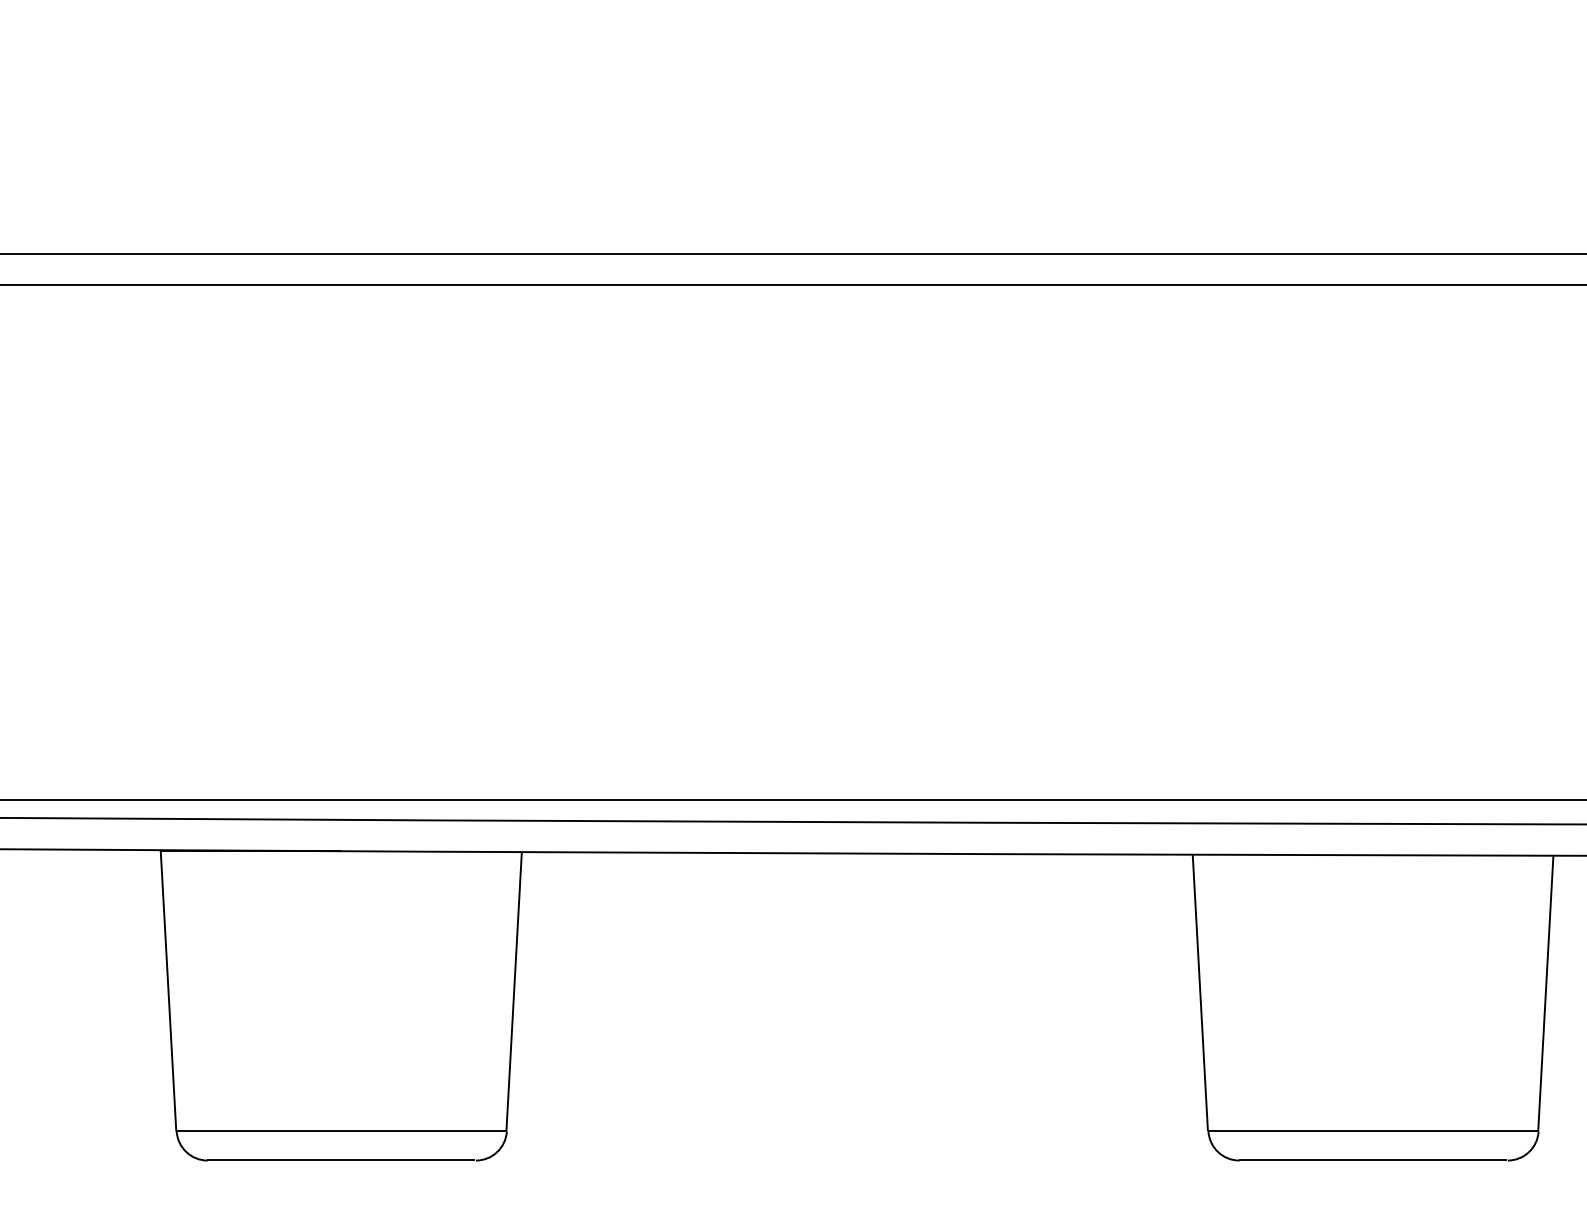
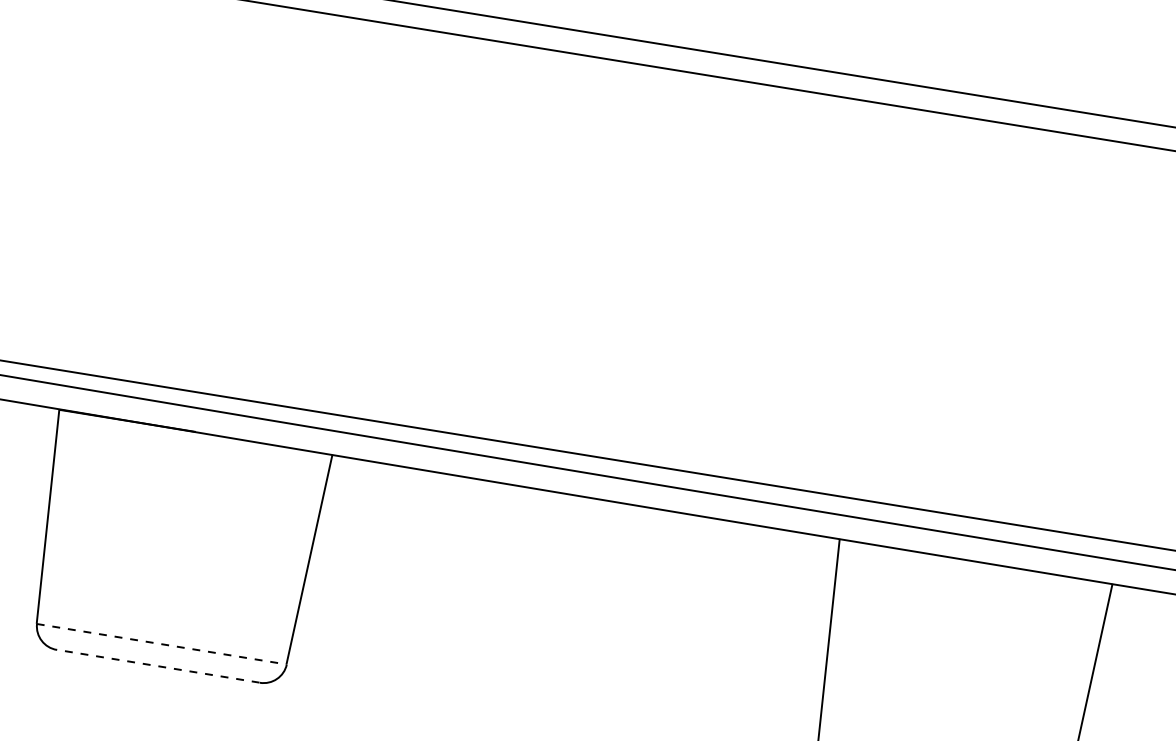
line: (341, 1131) -> (161, 644), solid -> dashed
line: (340, 1160) -> (157, 666), solid -> dashed

